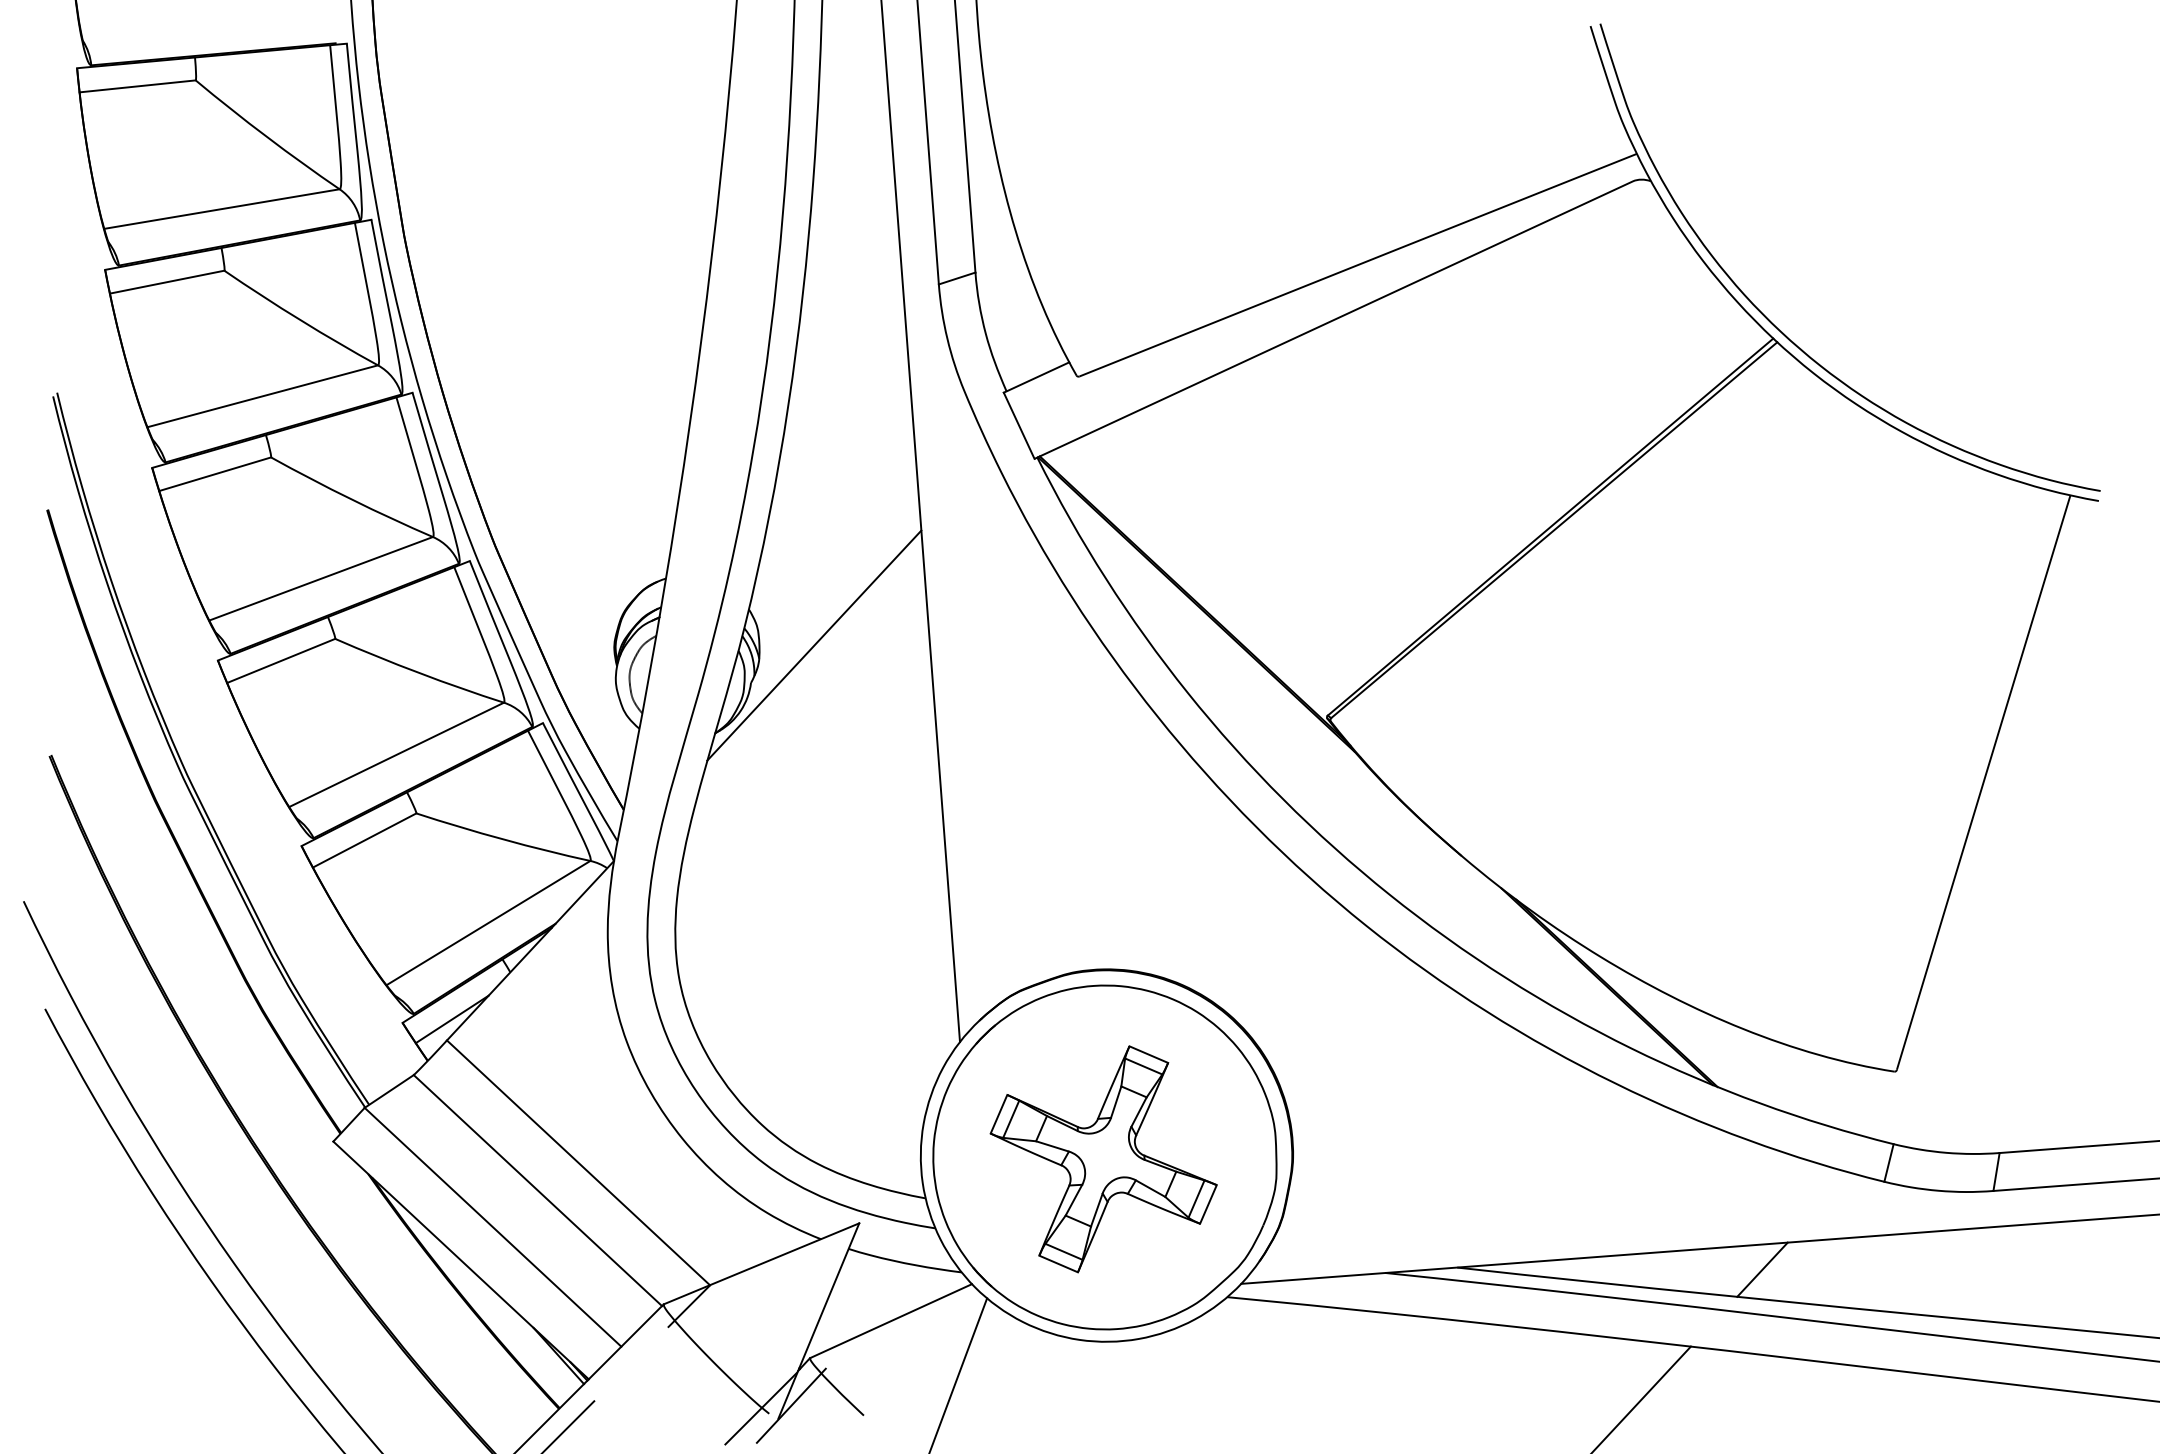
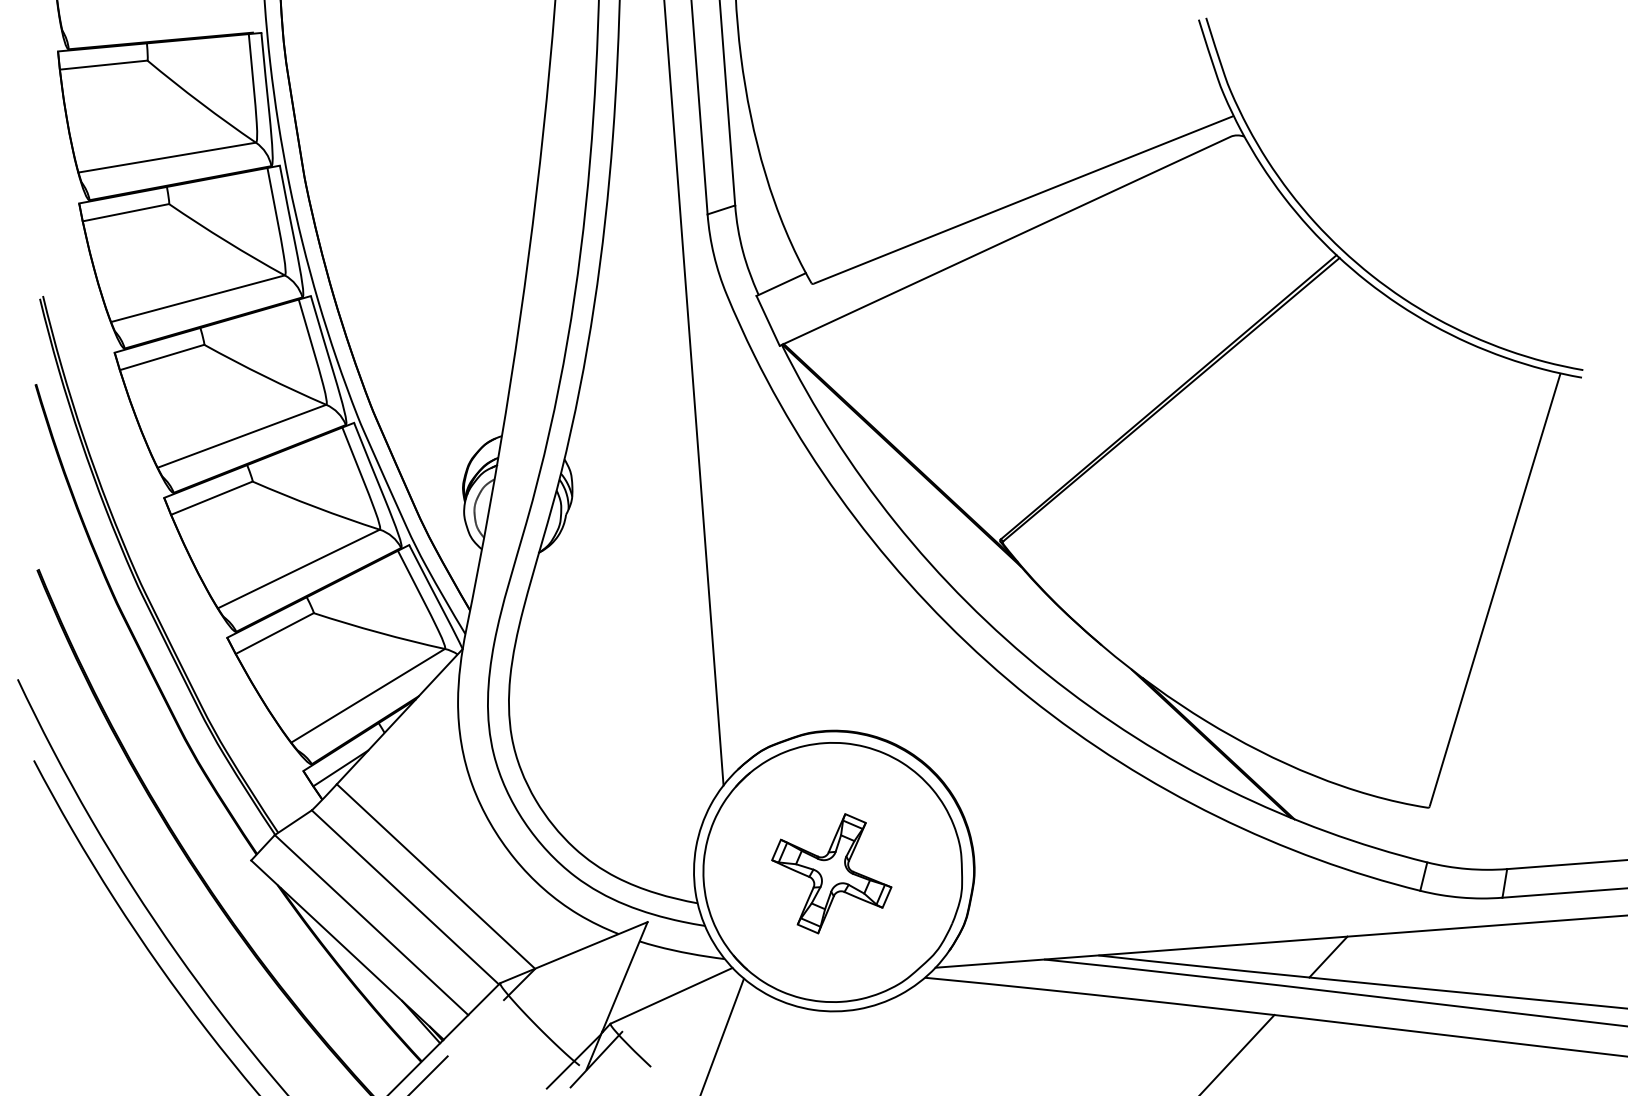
line: (813, 645) -> (613, 486), removed
part: (1103, 1158) -> (831, 873), size x0.7

